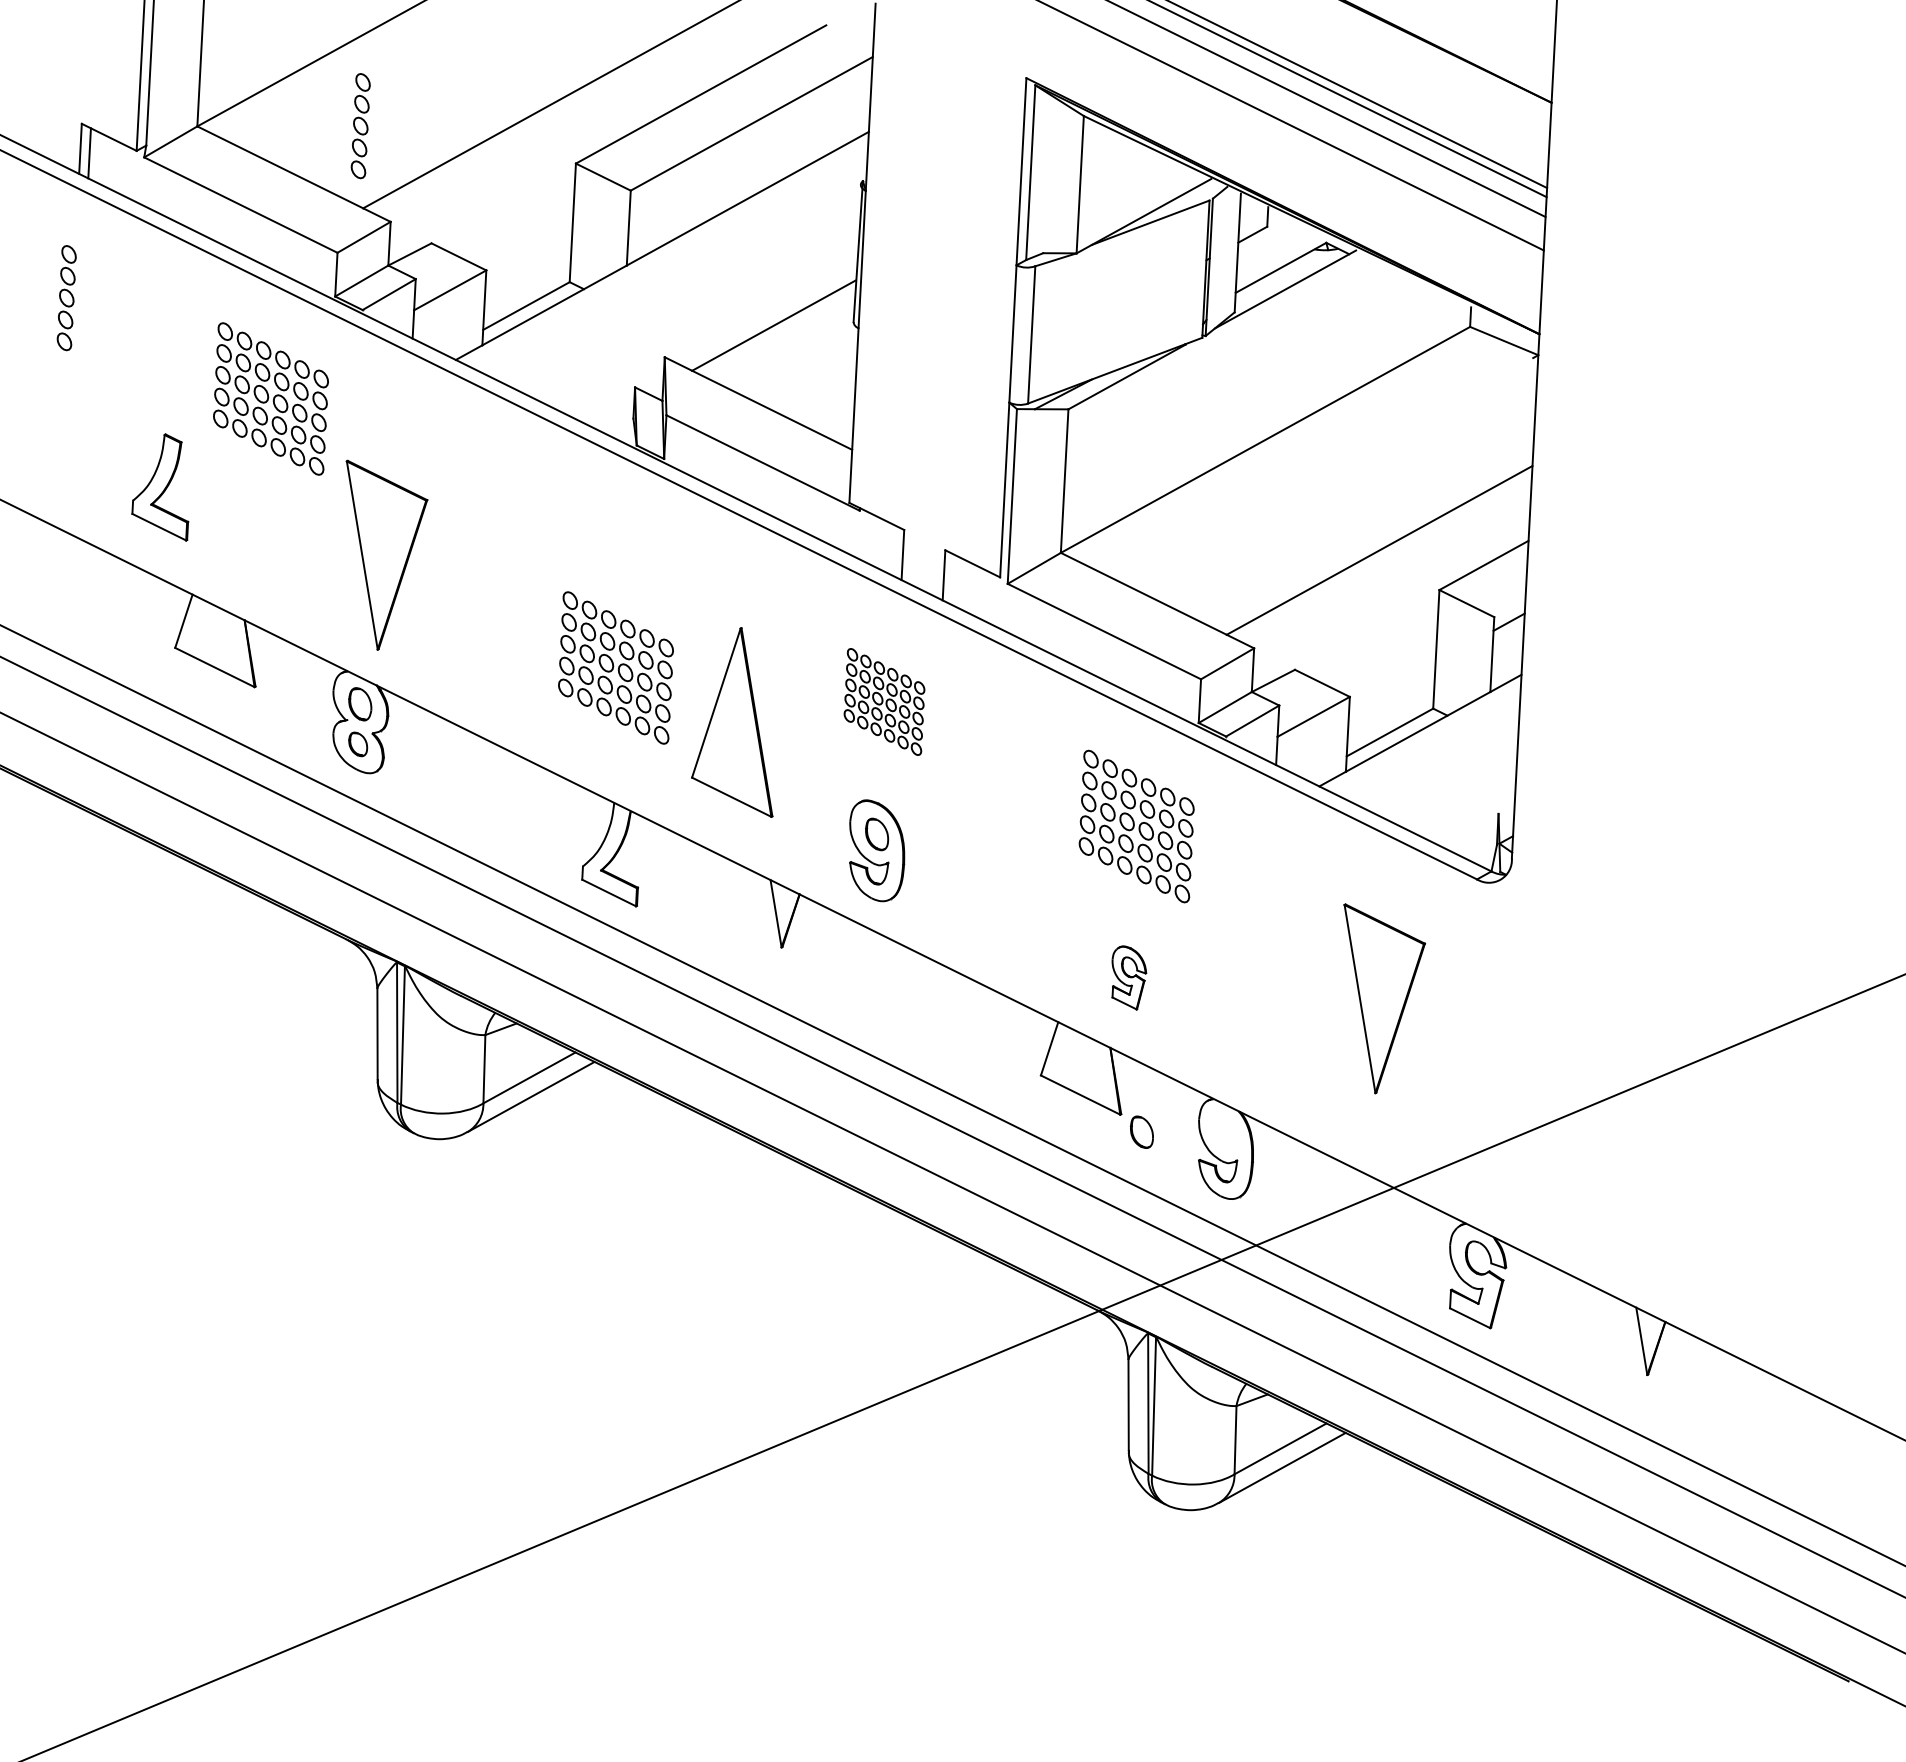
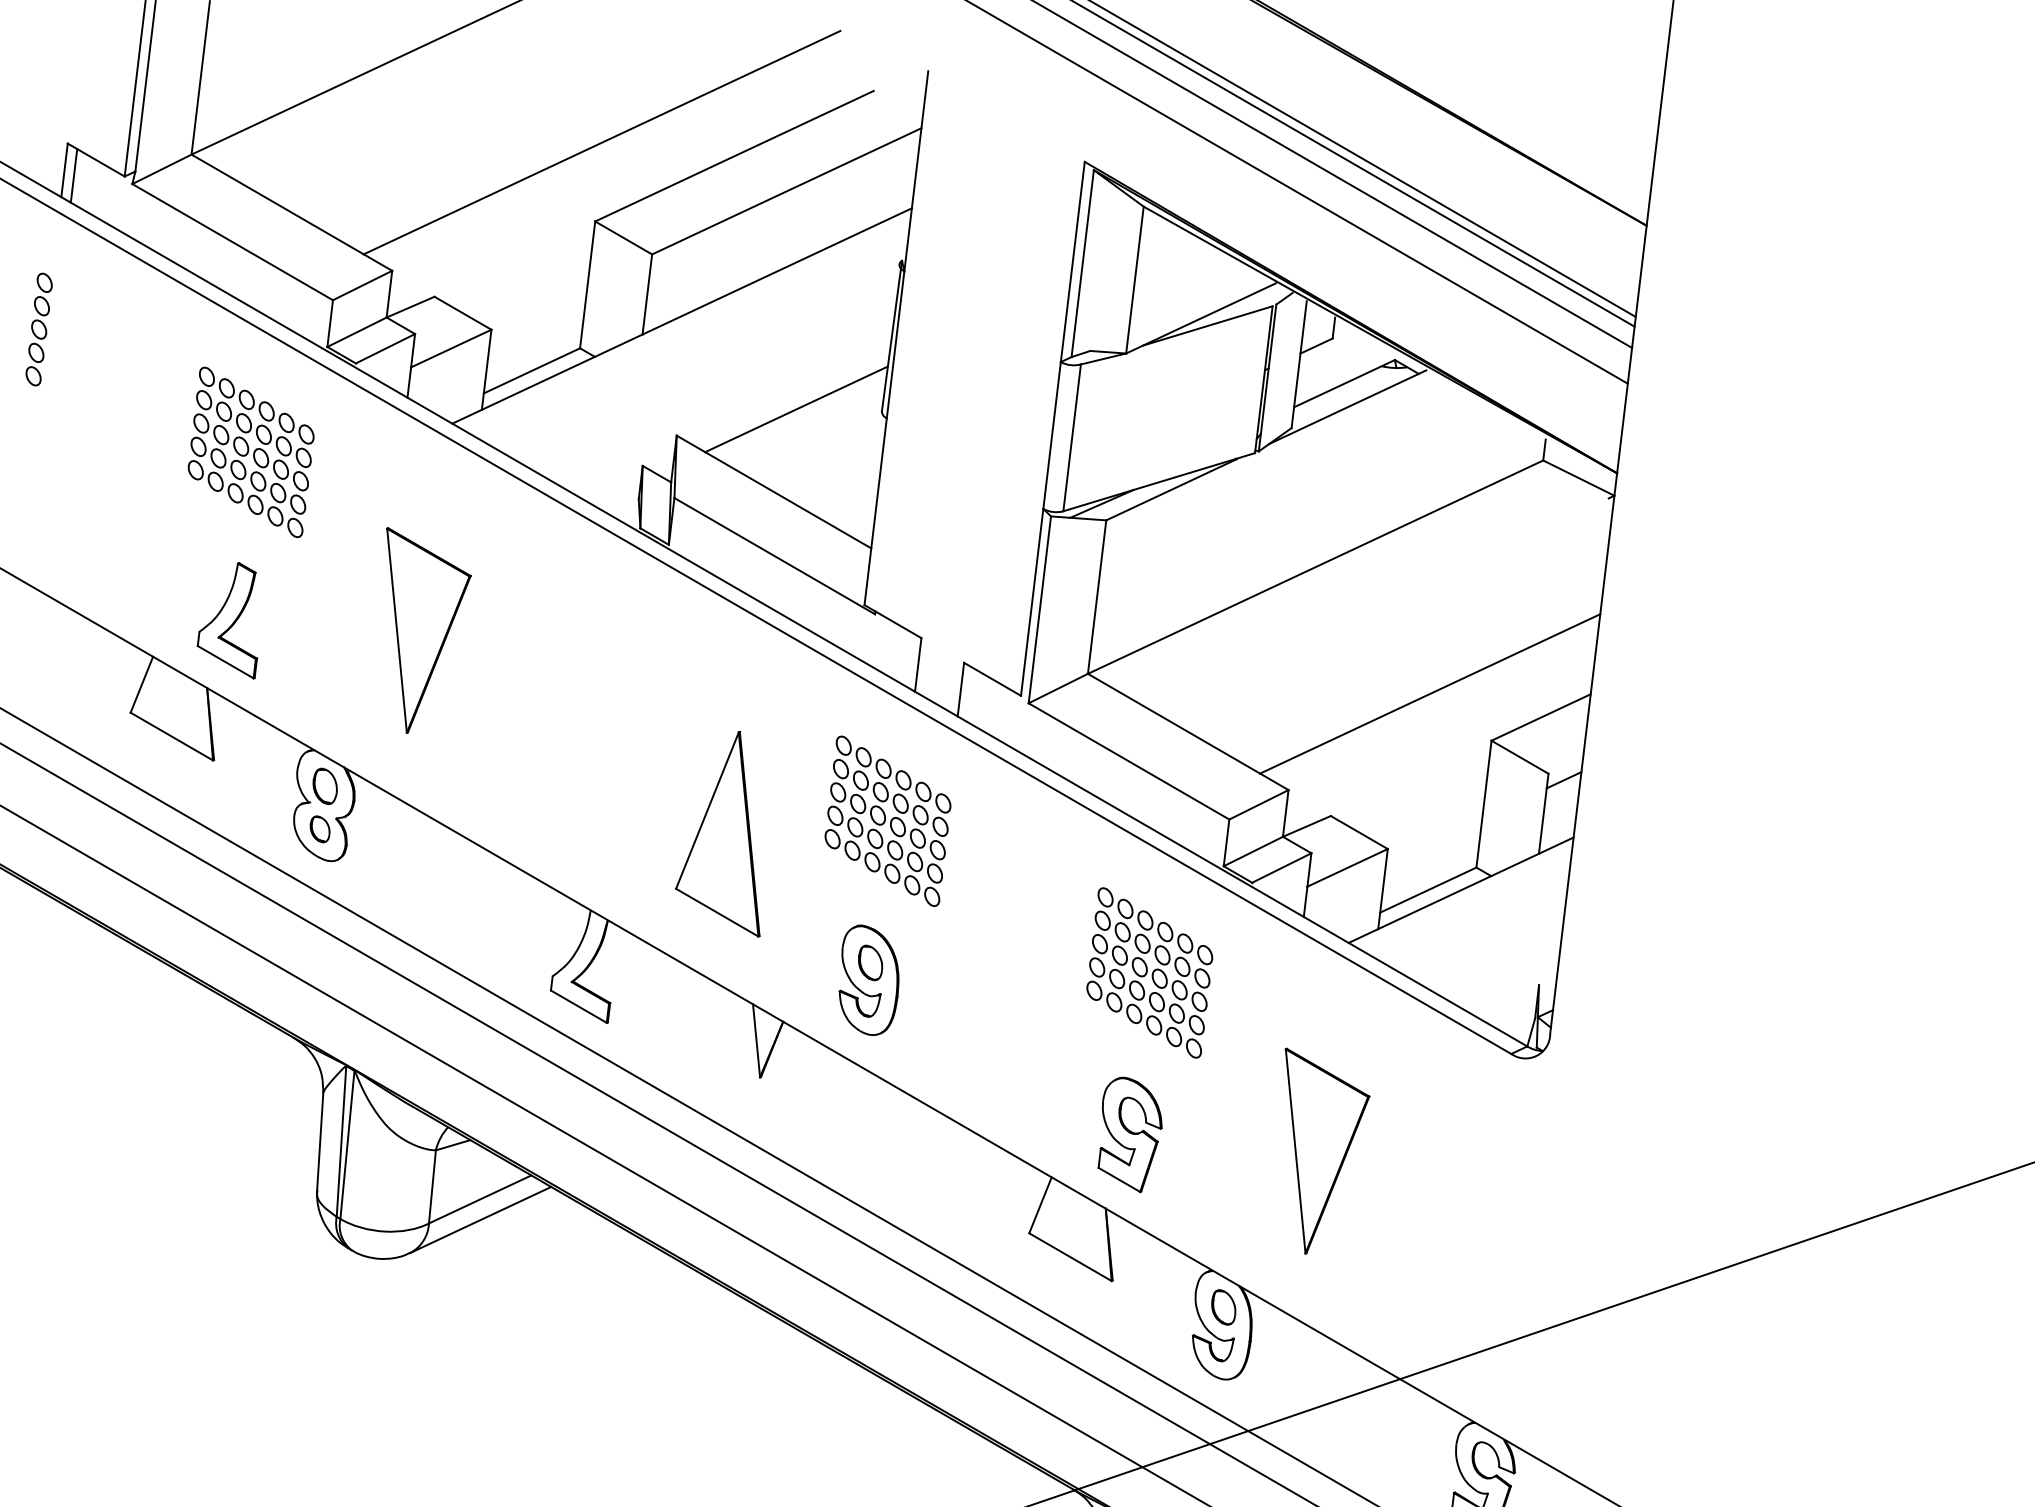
part: (360, 126) -> (366, 166), removed
part: (160, 487) -> (229, 619), moved
part: (386, 554) -> (423, 631), moved
part: (615, 667) -> (601, 765), removed
part: (884, 701) -> (888, 820), size x1.43
part: (1129, 977) -> (1131, 1134), size x1.67
part: (1384, 998) -> (1321, 1152), moved
part: (1141, 1131) -> (1223, 1306), moved

